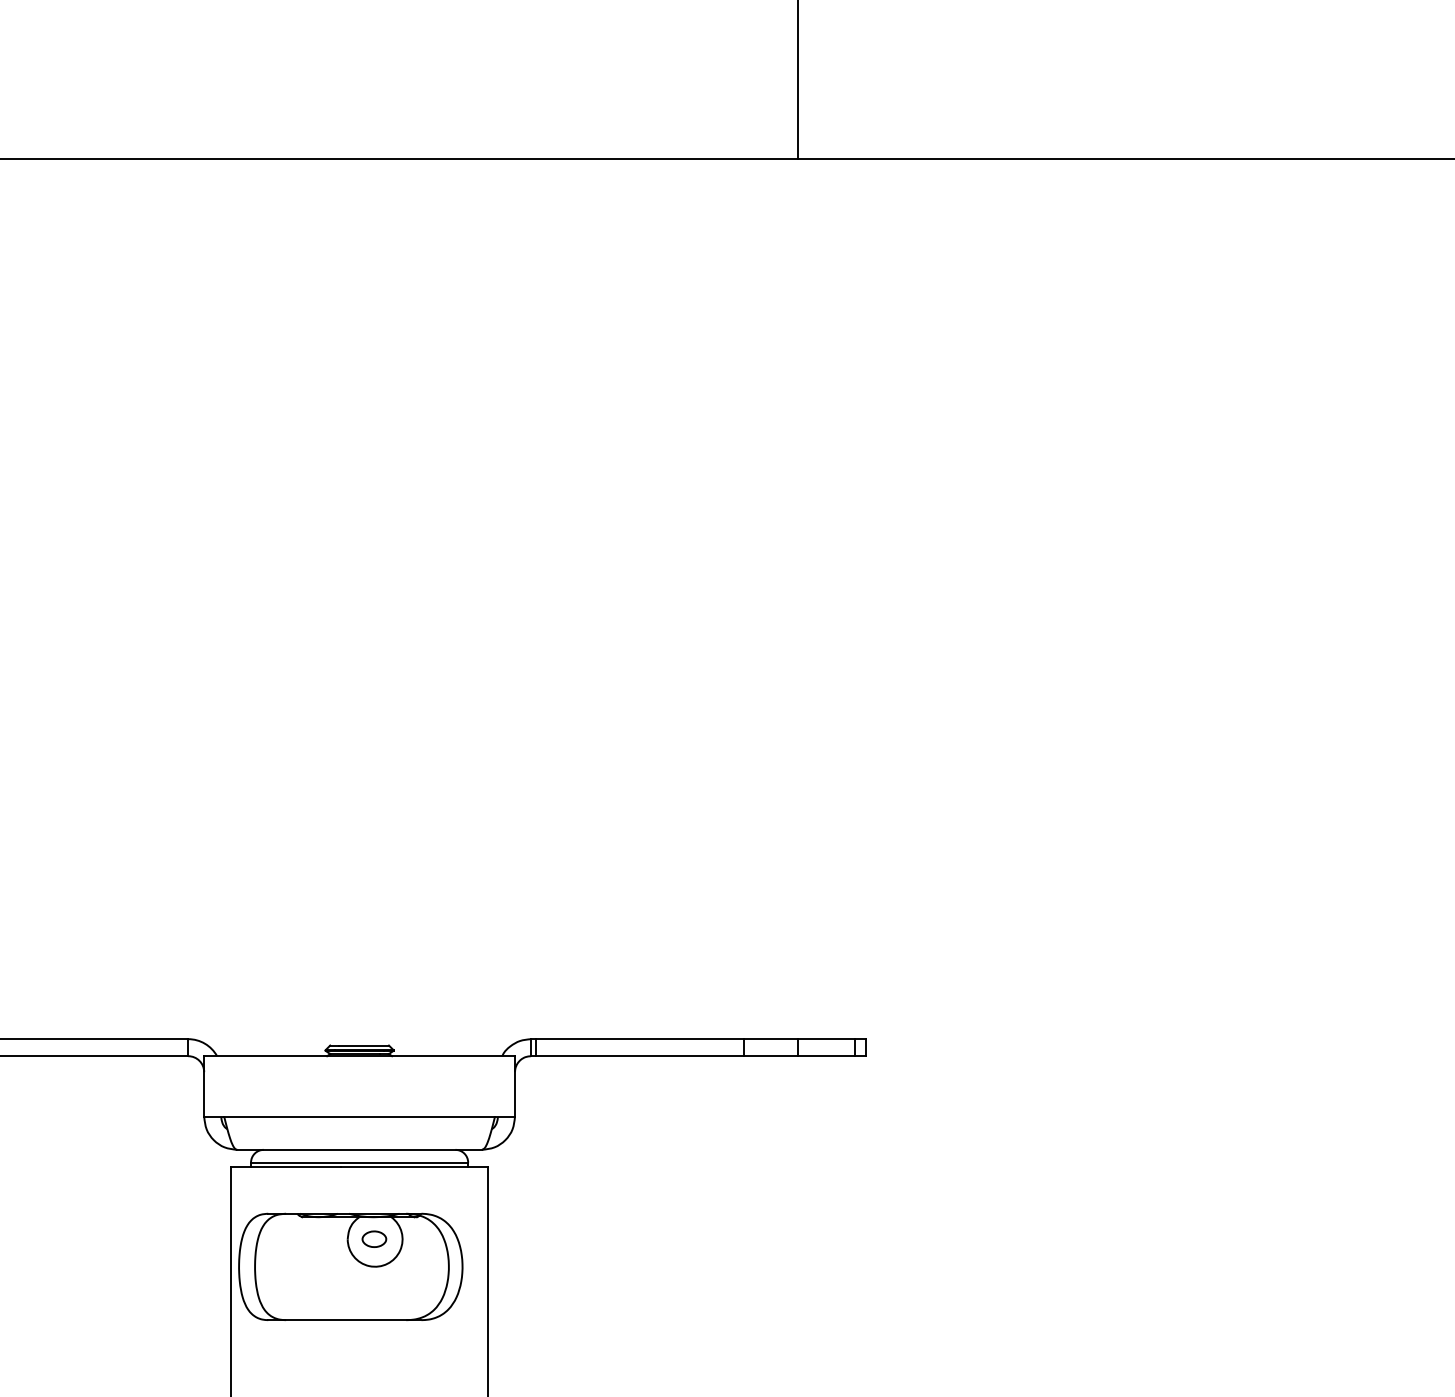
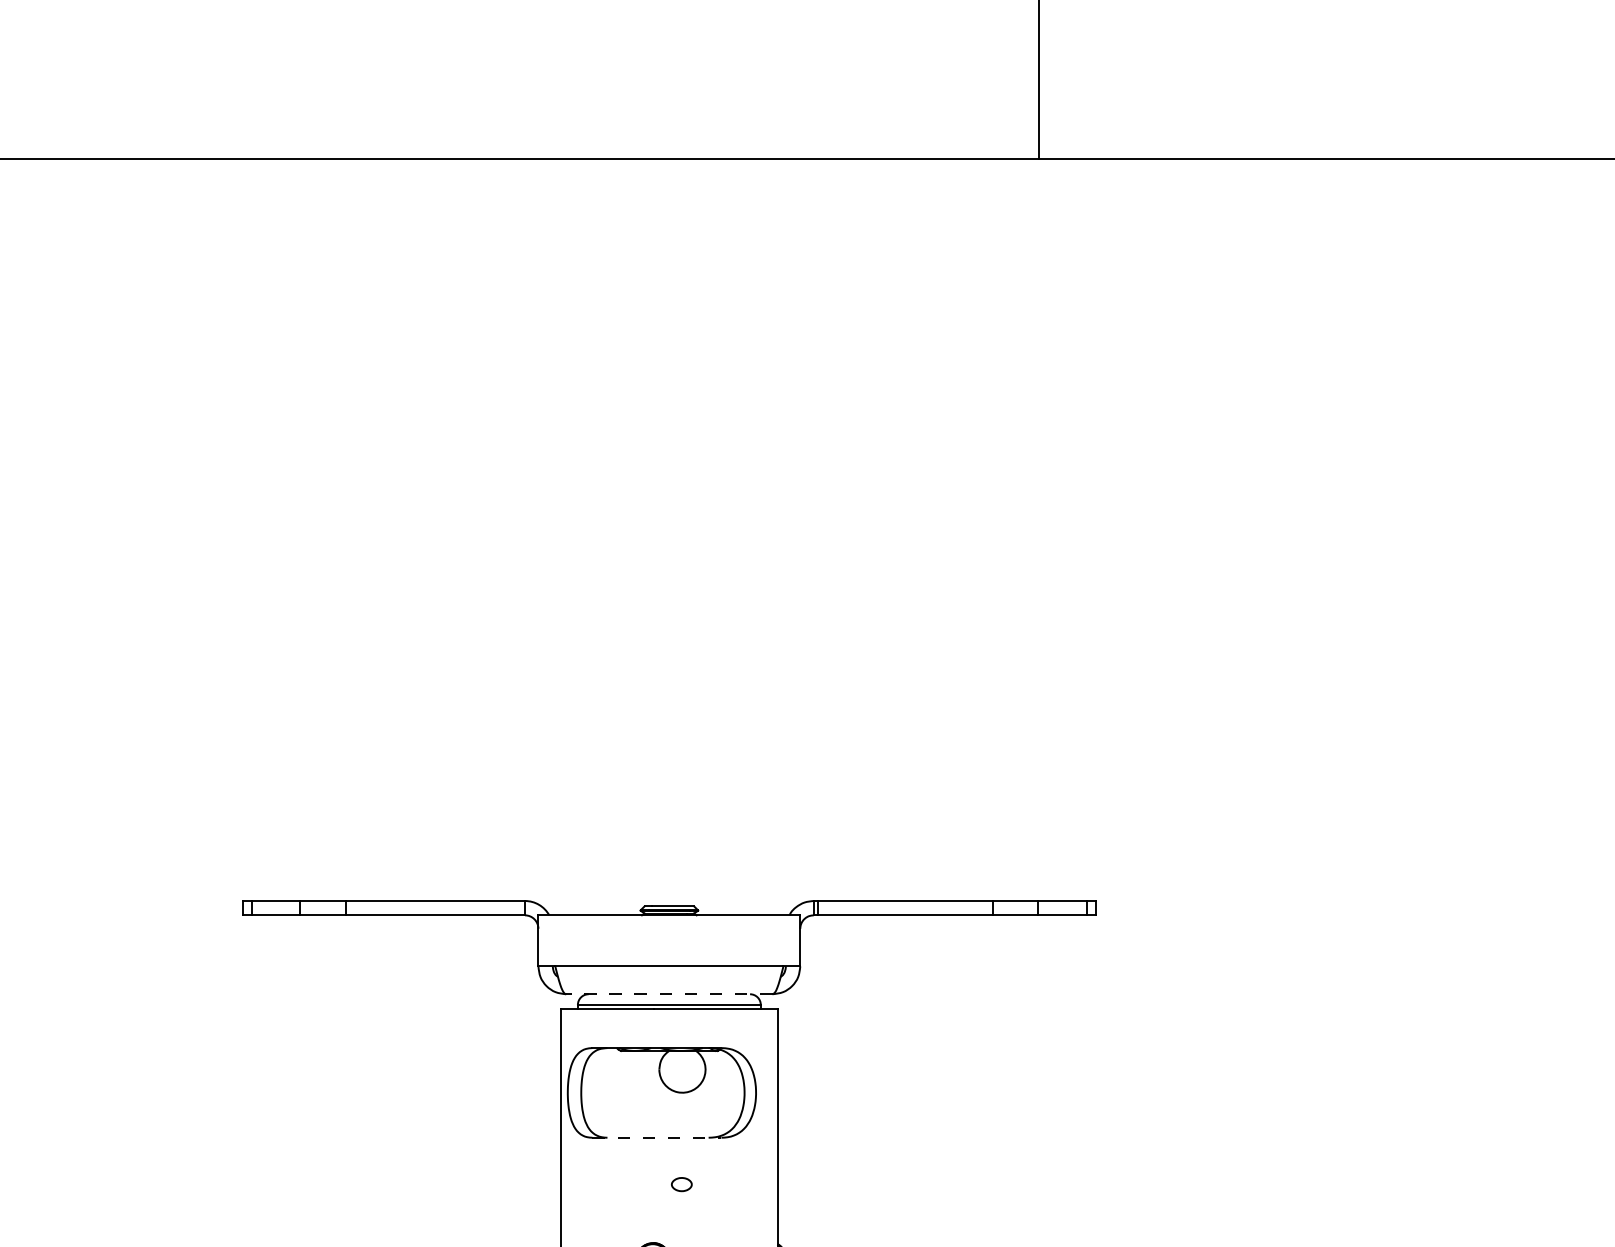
line: (358, 1150) -> (668, 994), solid -> dashed
part: (374, 1239) -> (681, 1184), moved
line: (344, 1319) -> (656, 1137), solid -> dashed

